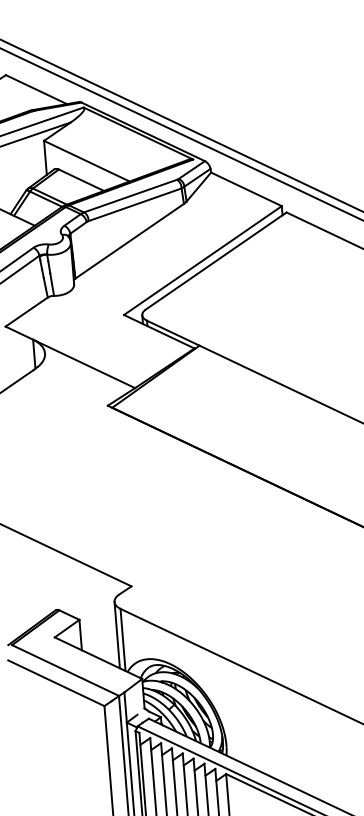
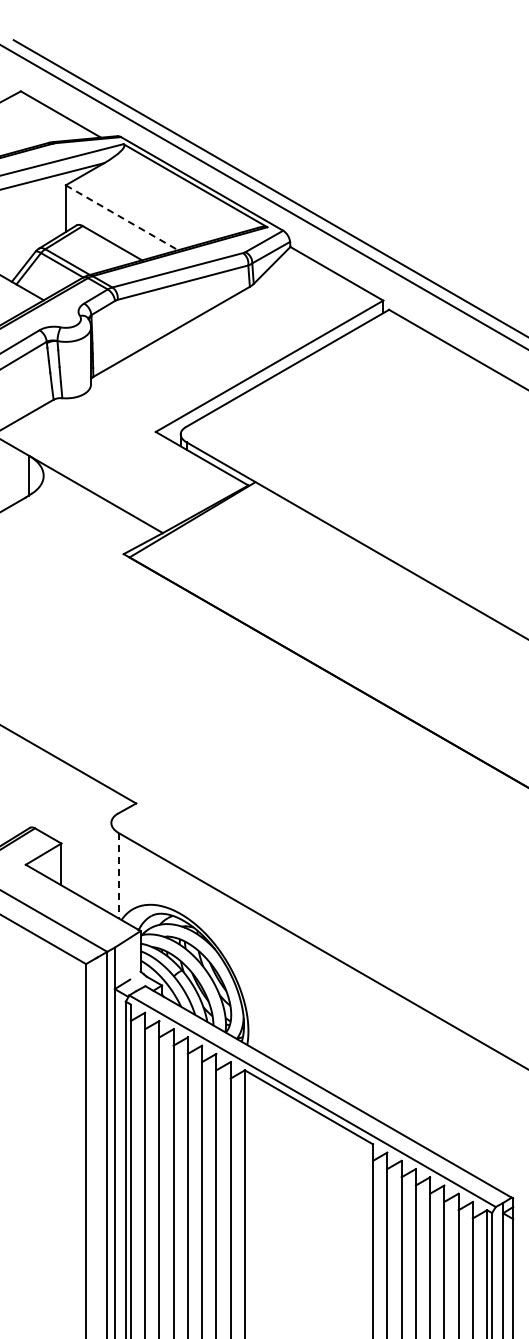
line: (86, 161) -> (121, 217), solid -> dashed
line: (117, 635) -> (111, 868), removed
line: (122, 639) -> (118, 875), solid -> dashed

